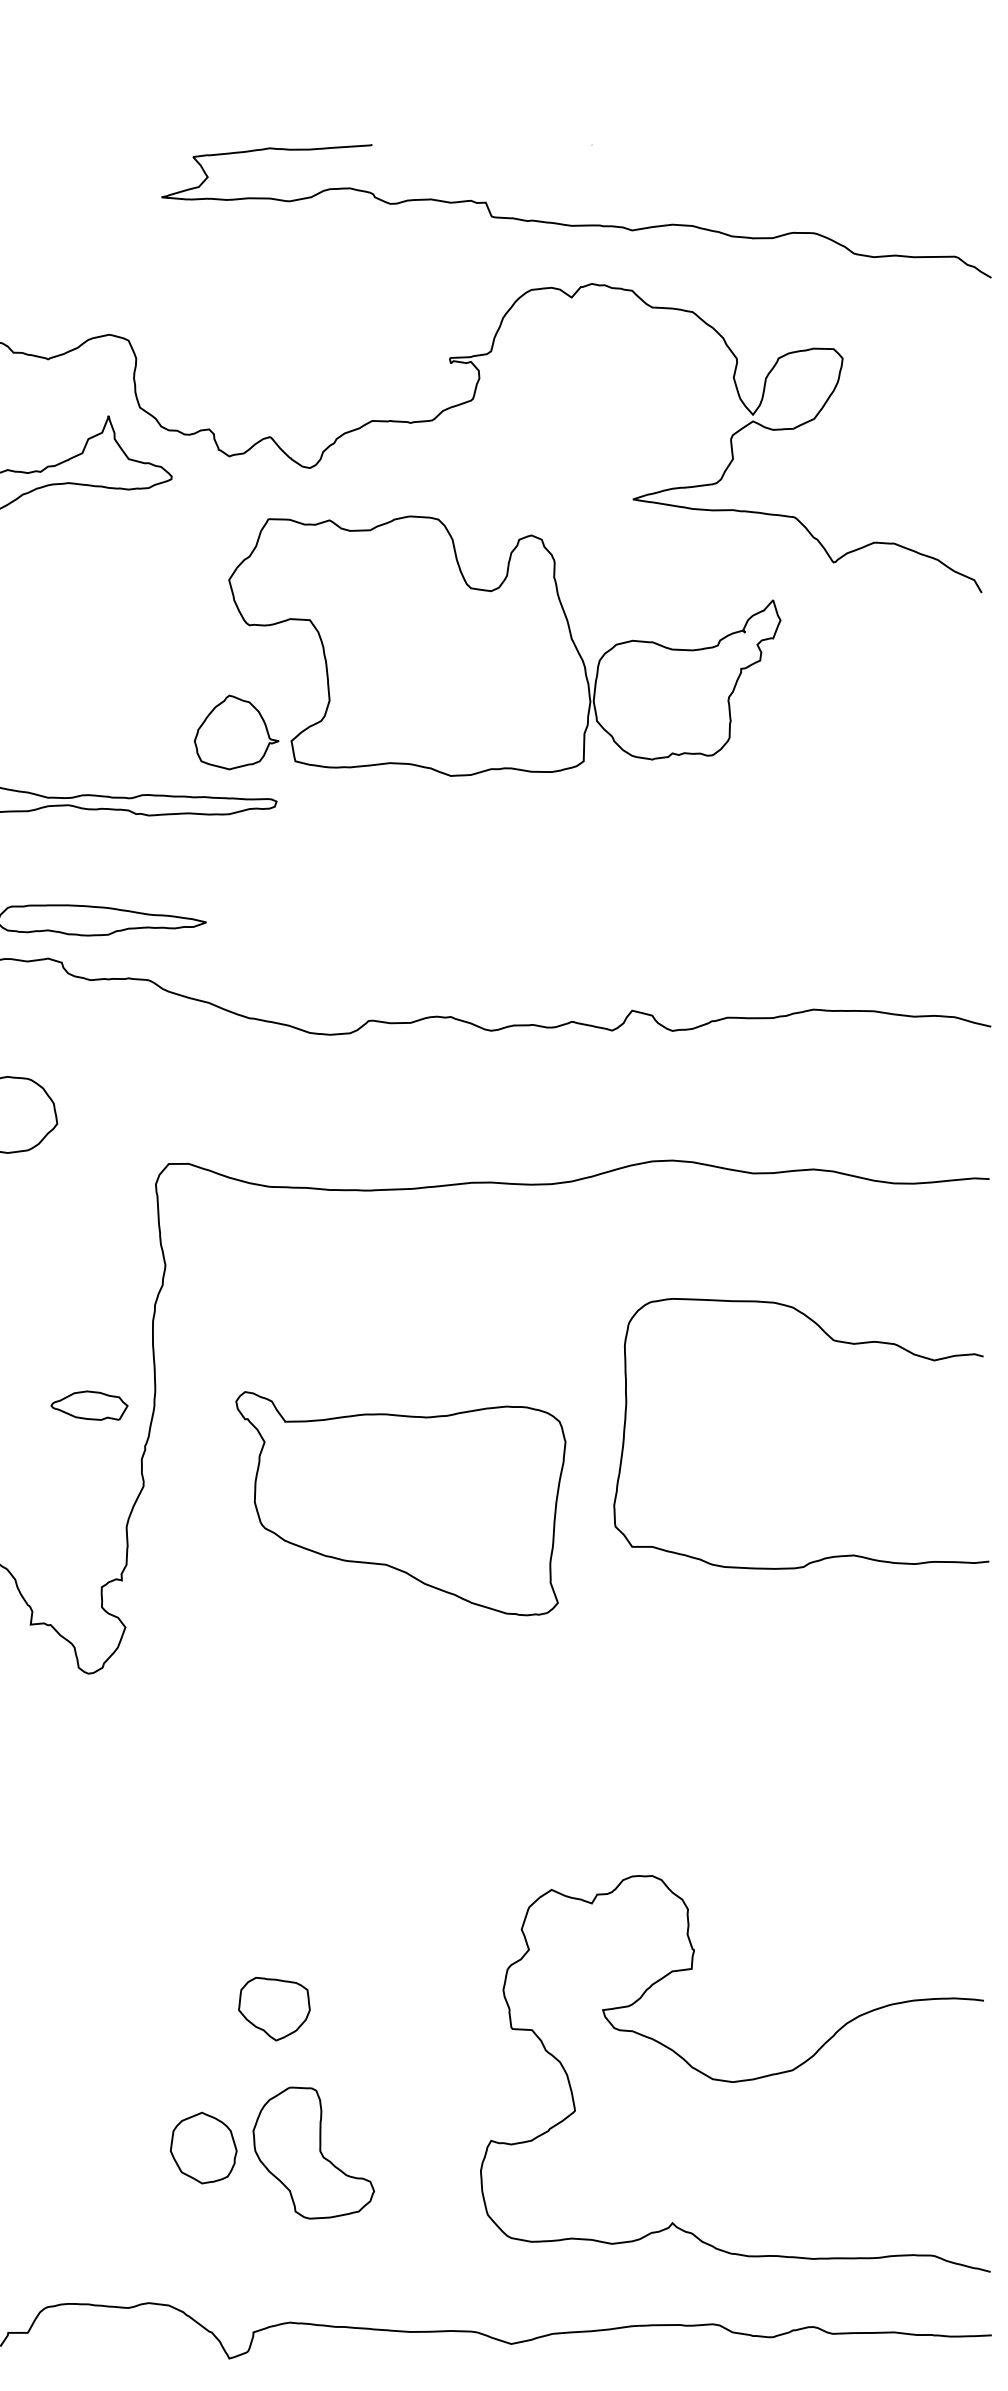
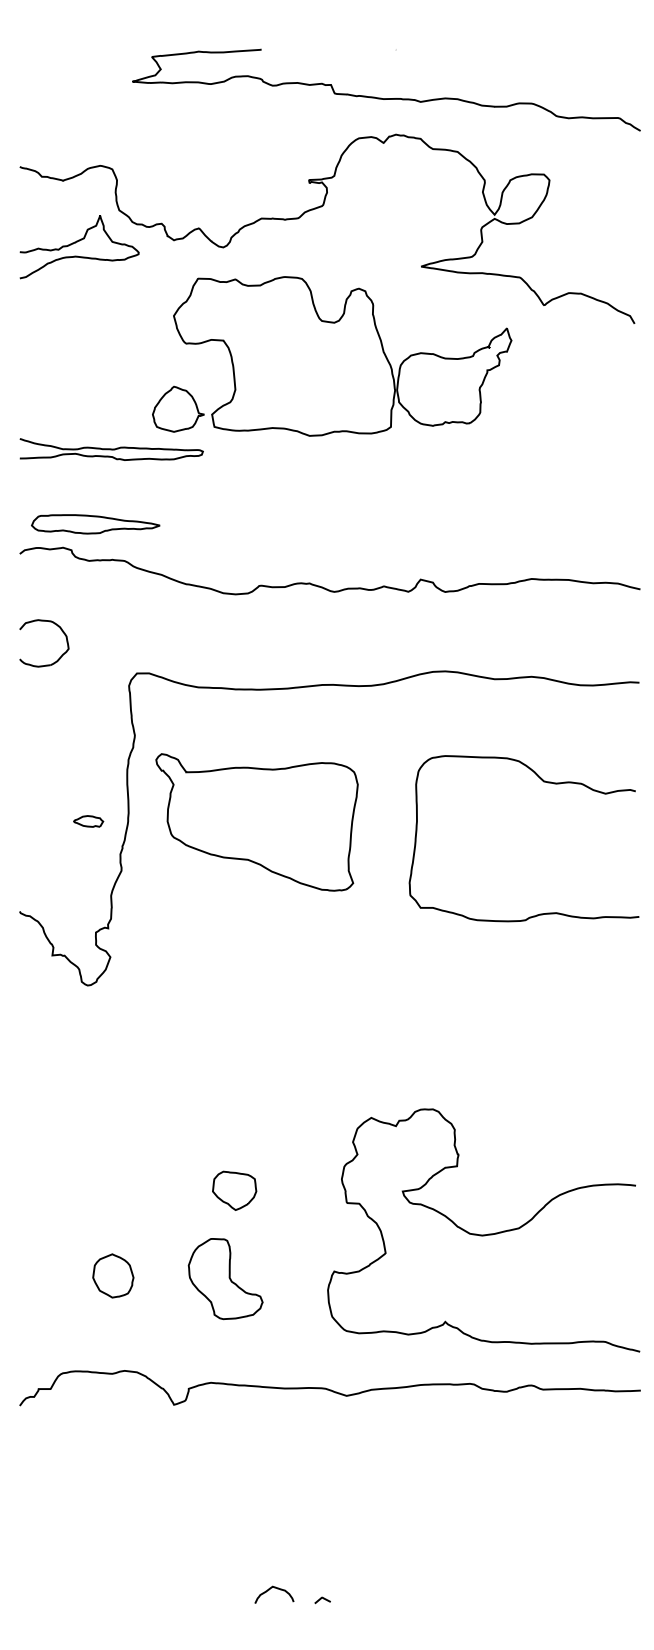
part: (89, 1405) -> (88, 821), size x0.62
part: (399, 1503) -> (256, 822), moved
part: (274, 2008) -> (234, 1190), moved
part: (203, 2147) -> (113, 1275), moved

